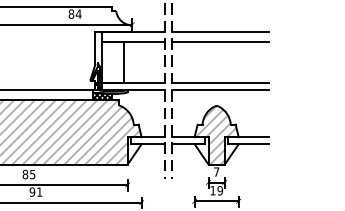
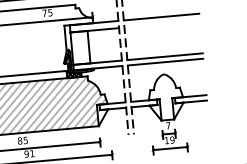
text: (74, 13) -> (47, 12), 84 -> 75
line: (219, 41) -> (161, 24), removed
hatch: (216, 135) -> (165, 97), removed

